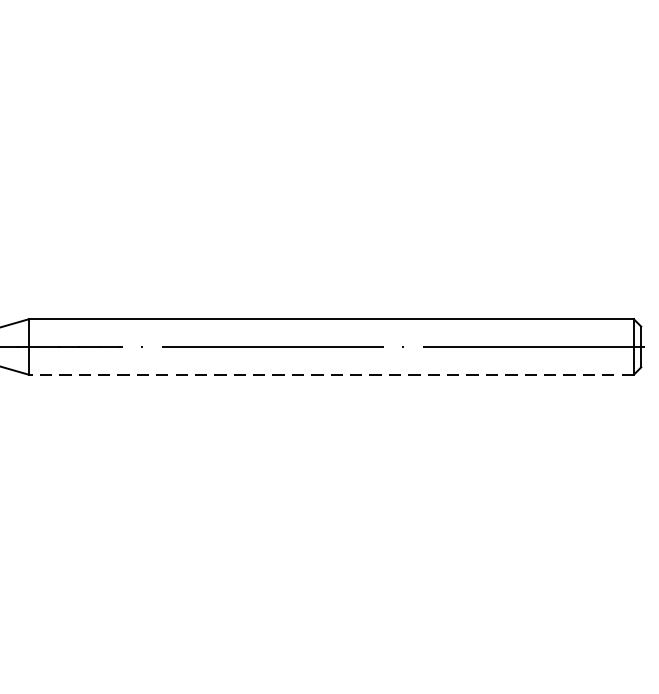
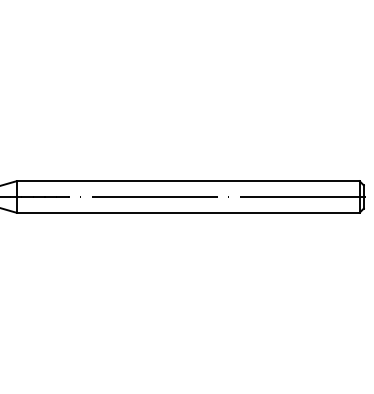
line: (332, 374) -> (188, 212), dashed -> solid

